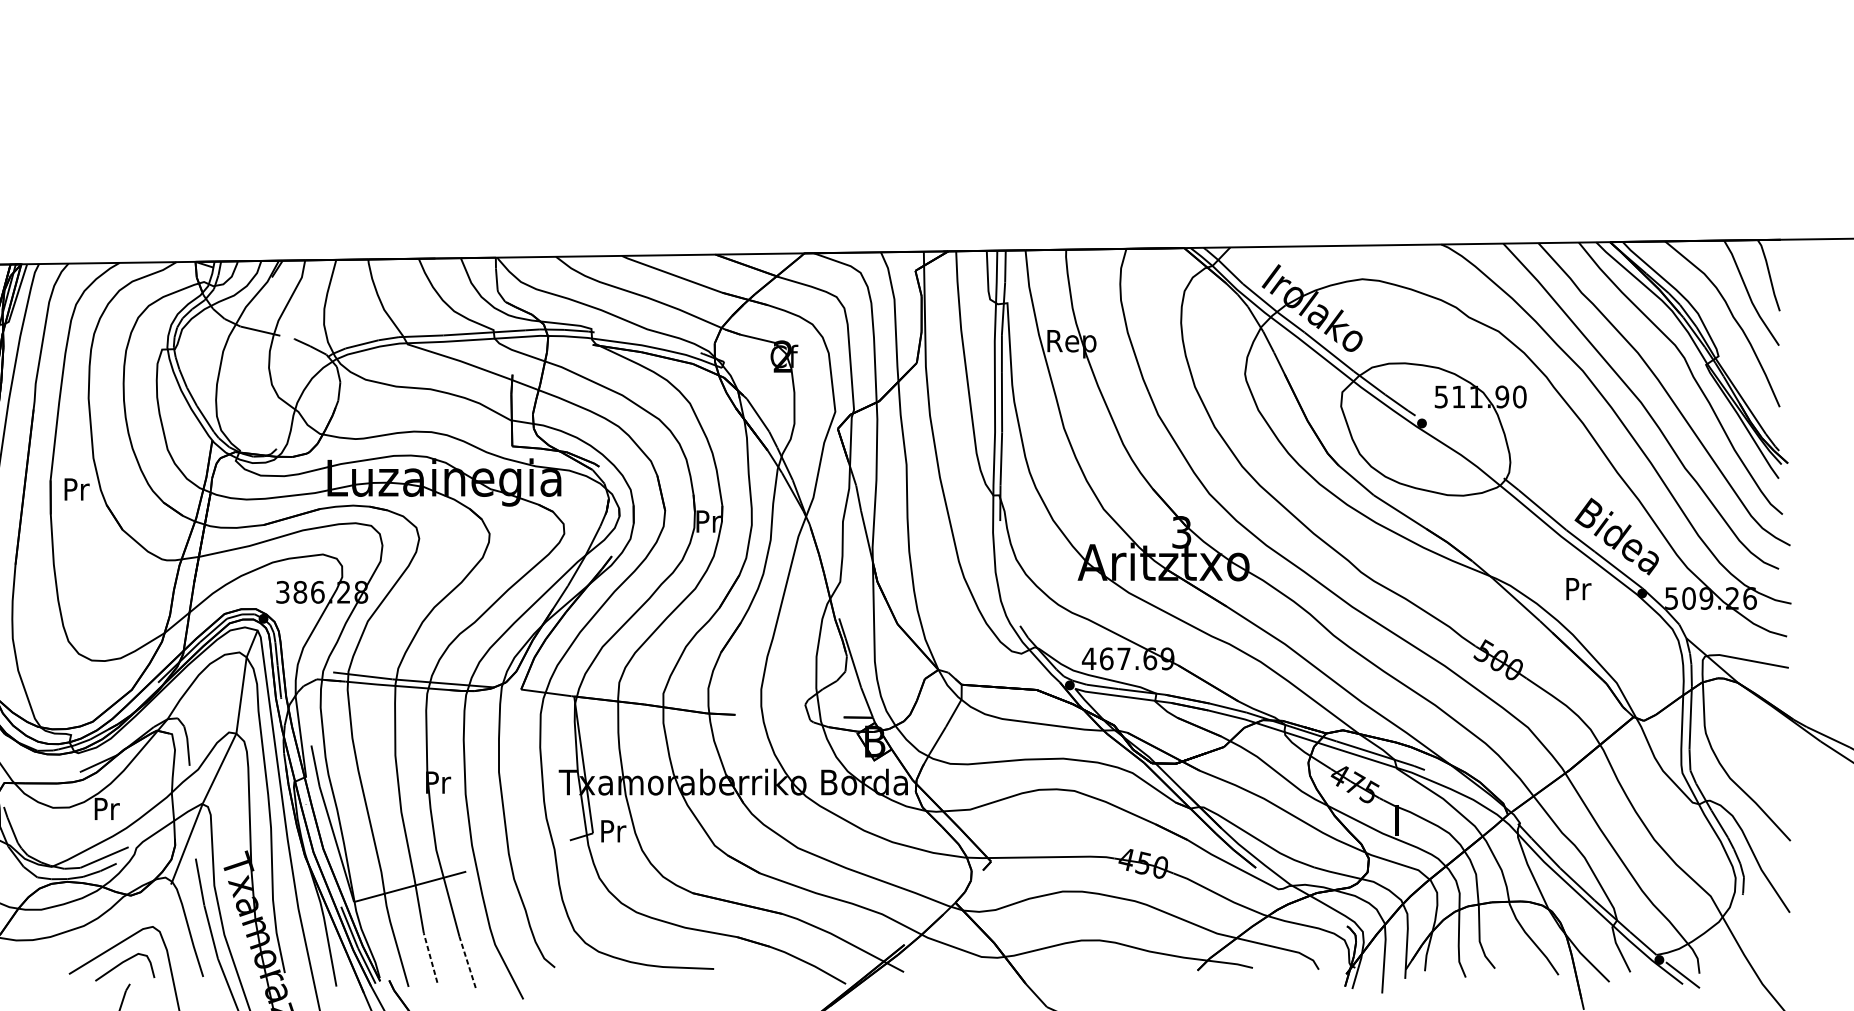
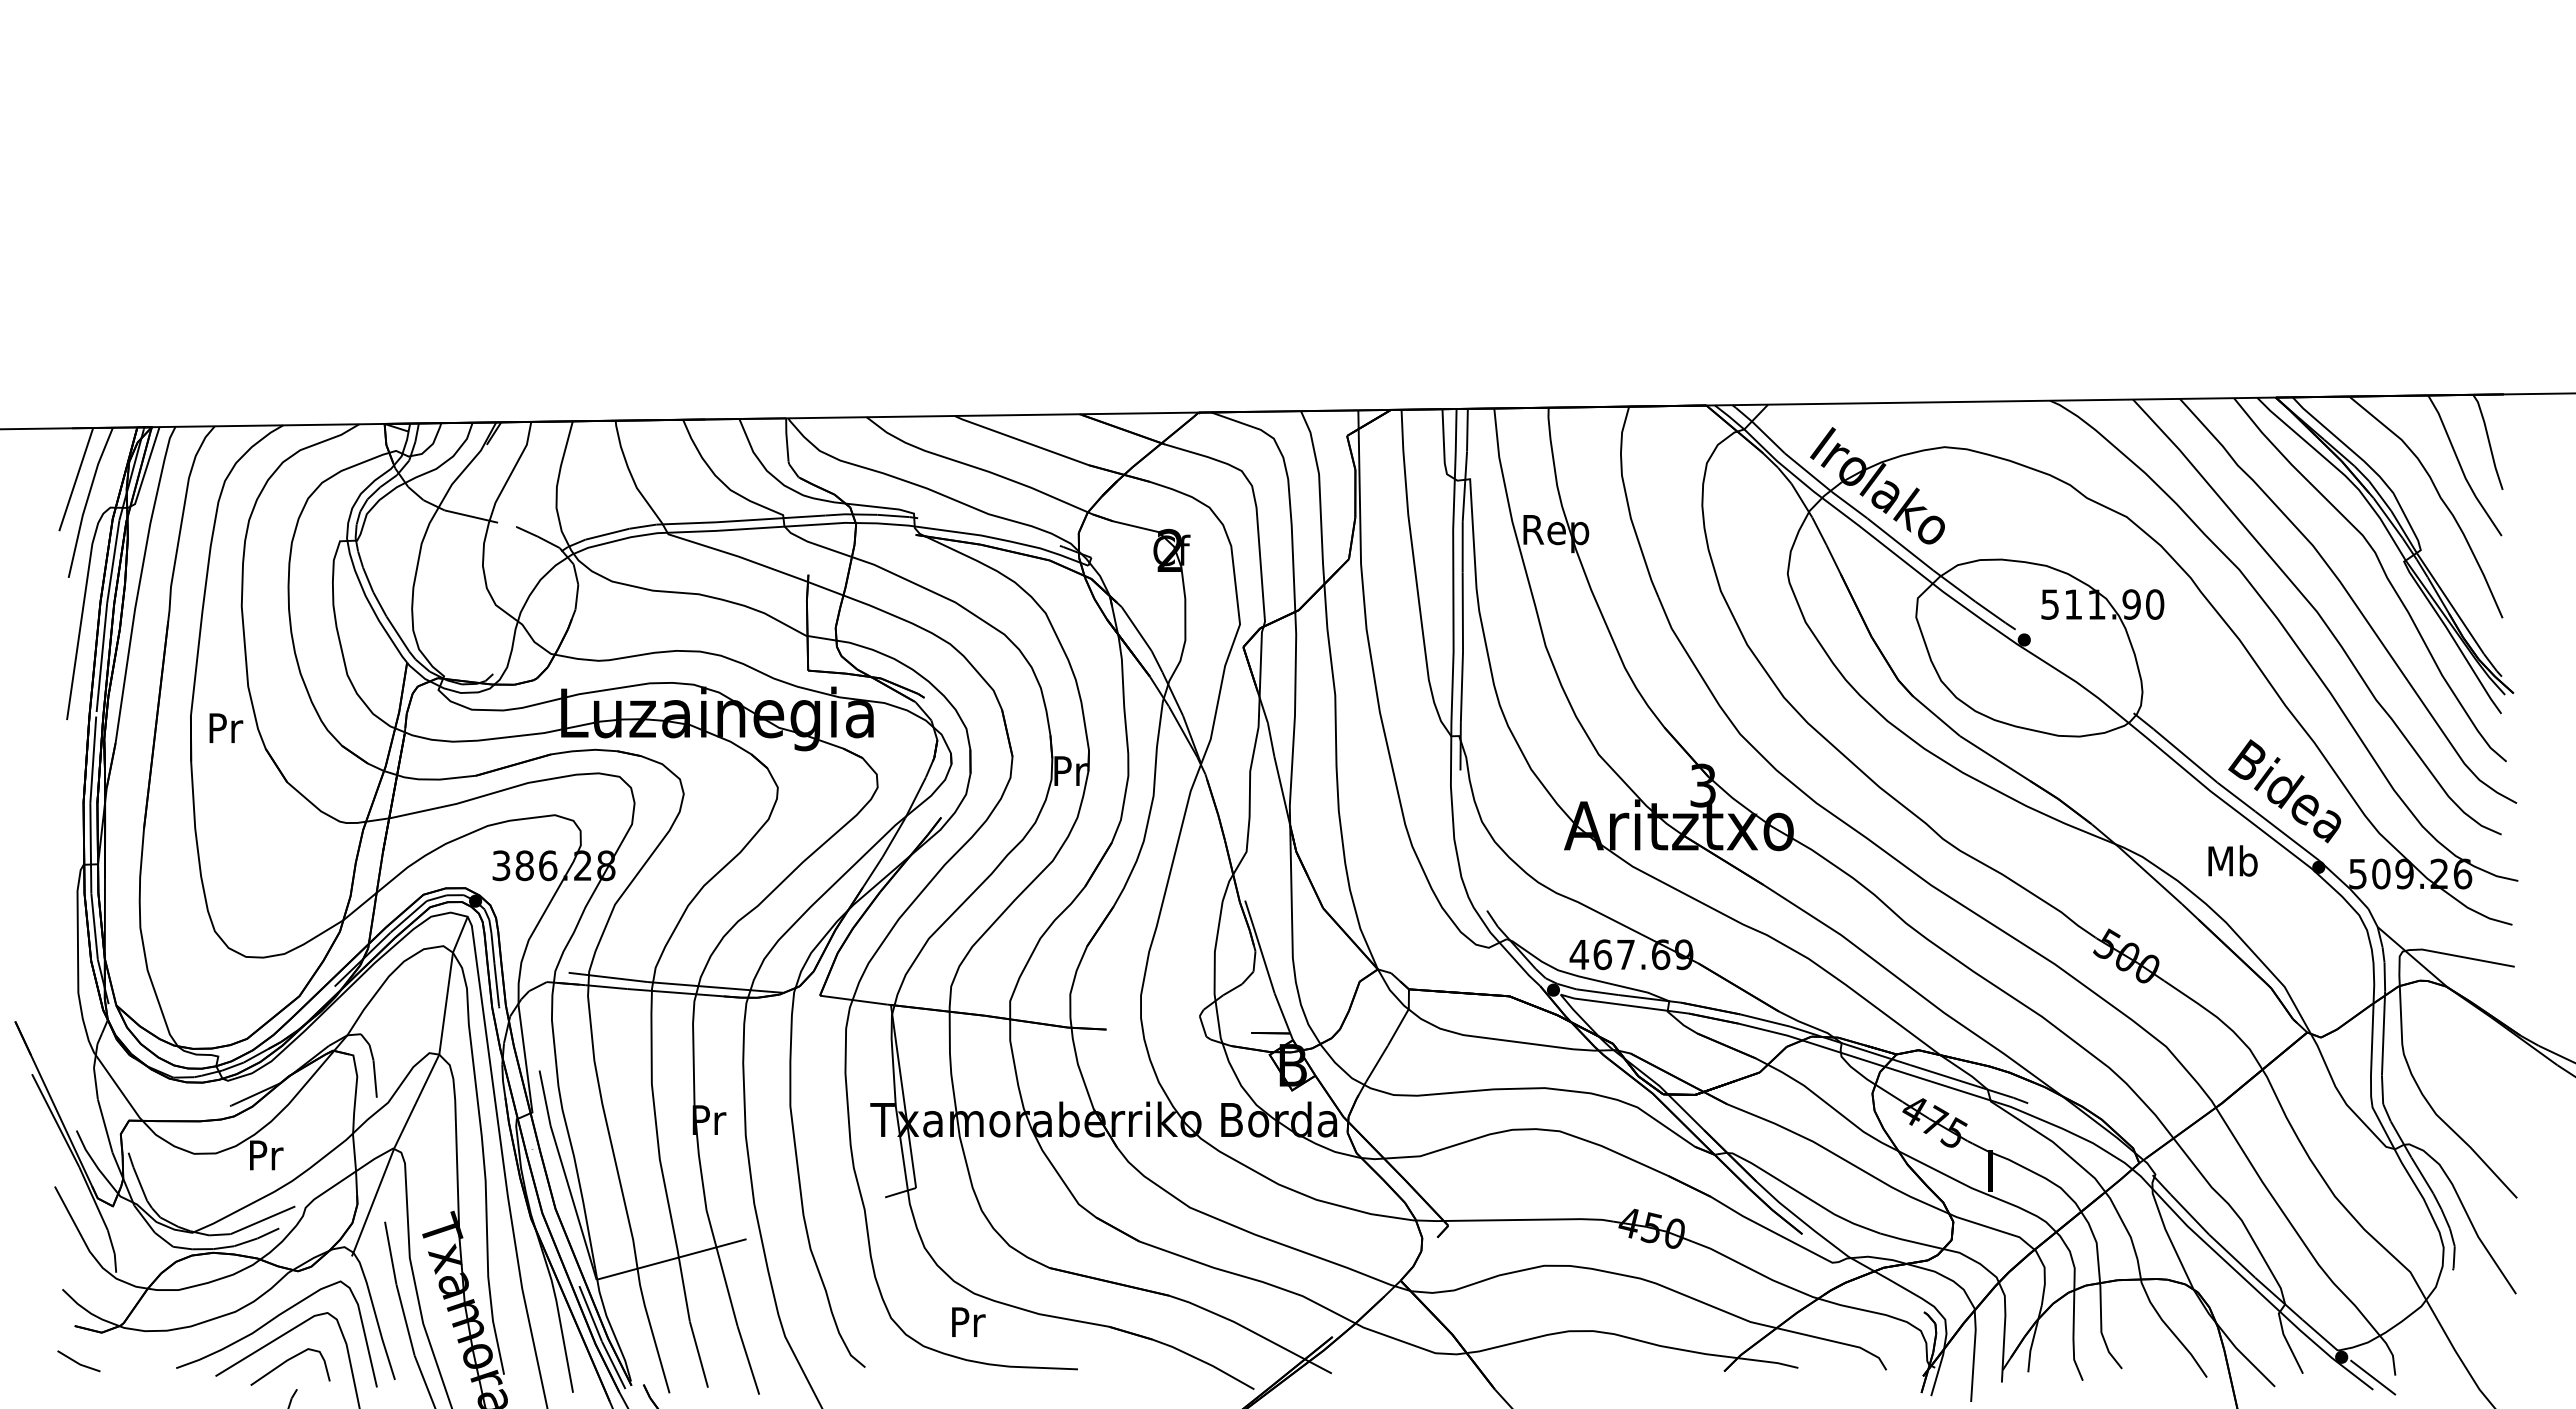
text: (1577, 588) -> (2232, 860), Pr -> Mb
text: (613, 830) -> (968, 1321), moved
curve: (110, 933) -> (270, 1322), added
line: (430, 957) -> (698, 1354), dashed -> solid
line: (467, 962) -> (748, 1360), dashed -> solid

